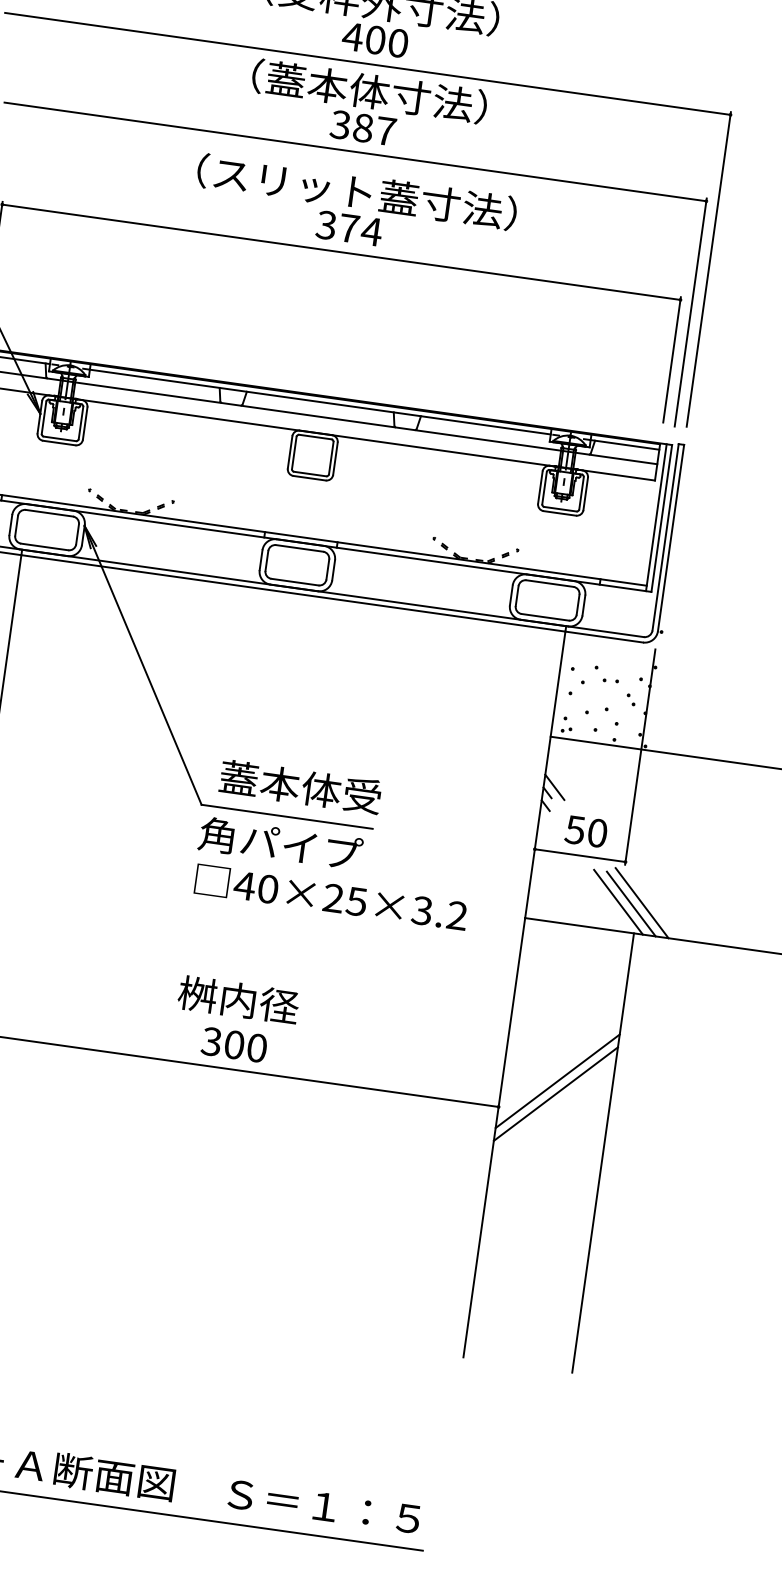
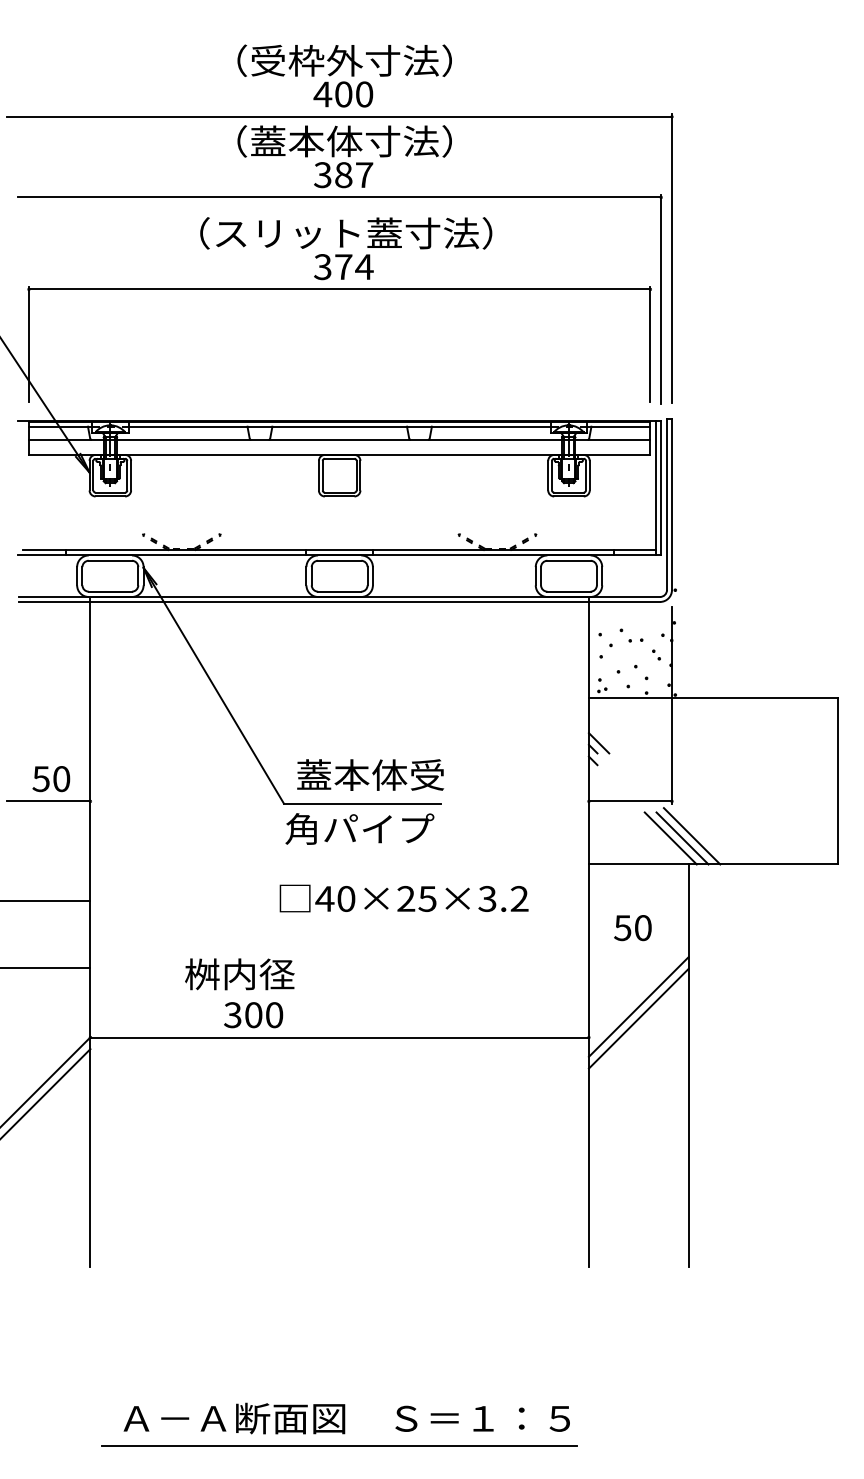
text: (585, 832) -> (632, 928), moved
text: (330, 897) -> (403, 898), moved
text: (238, 1000) -> (239, 974), moved
text: (234, 1045) -> (253, 1015), moved

